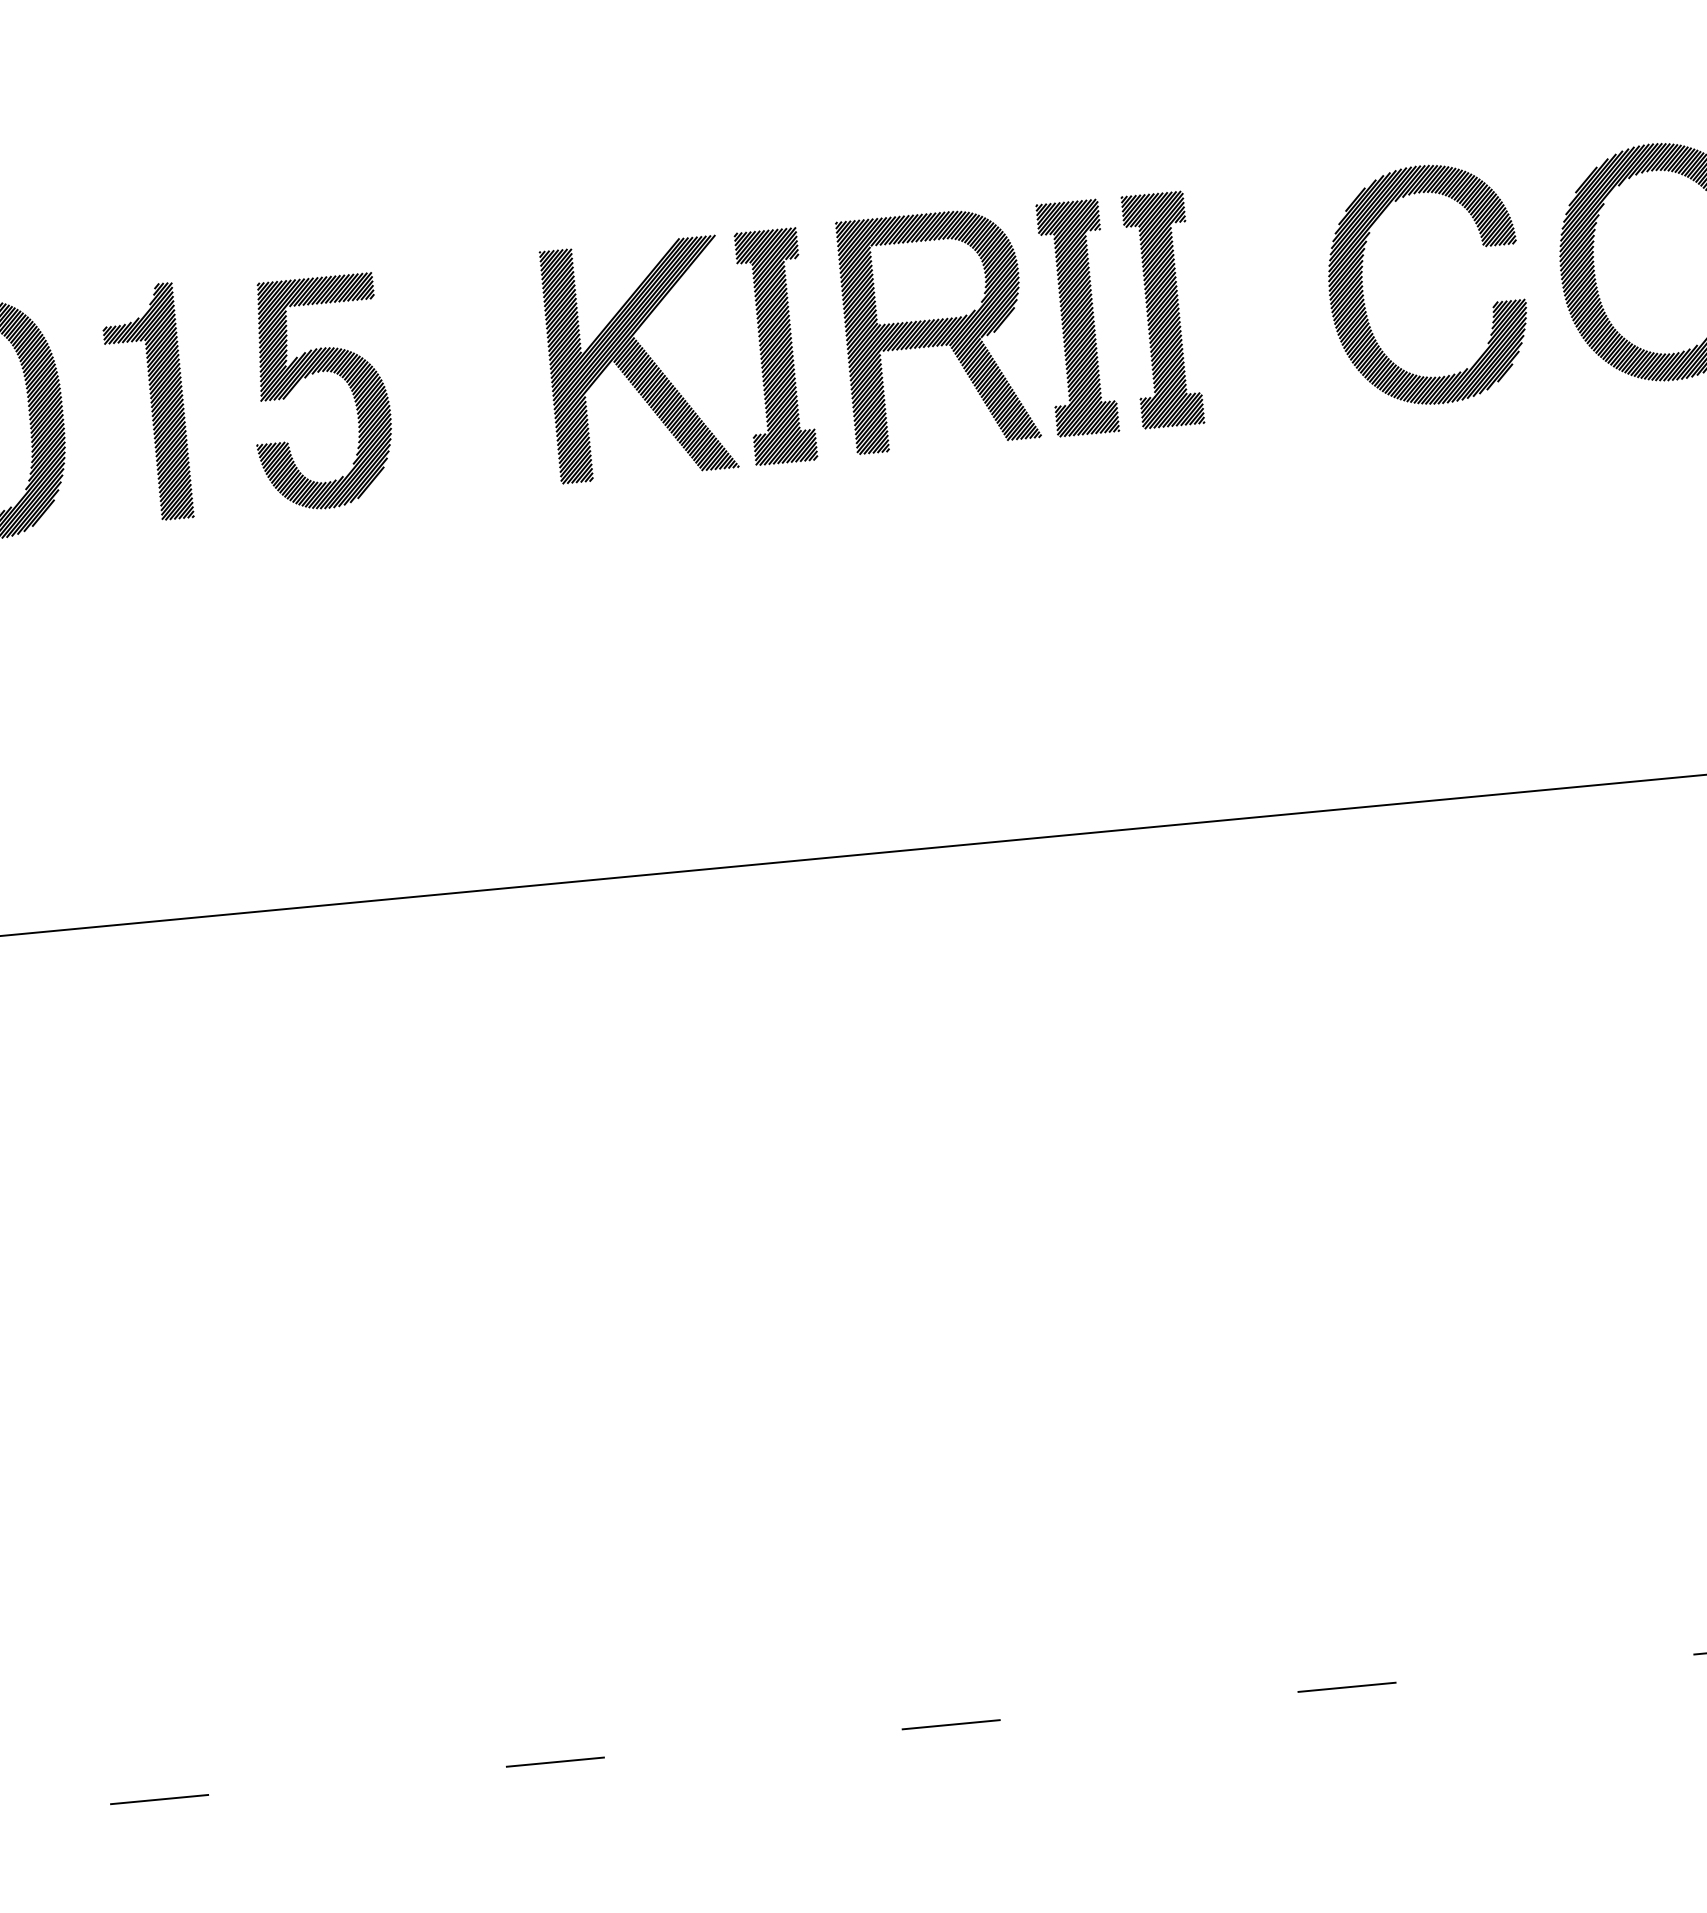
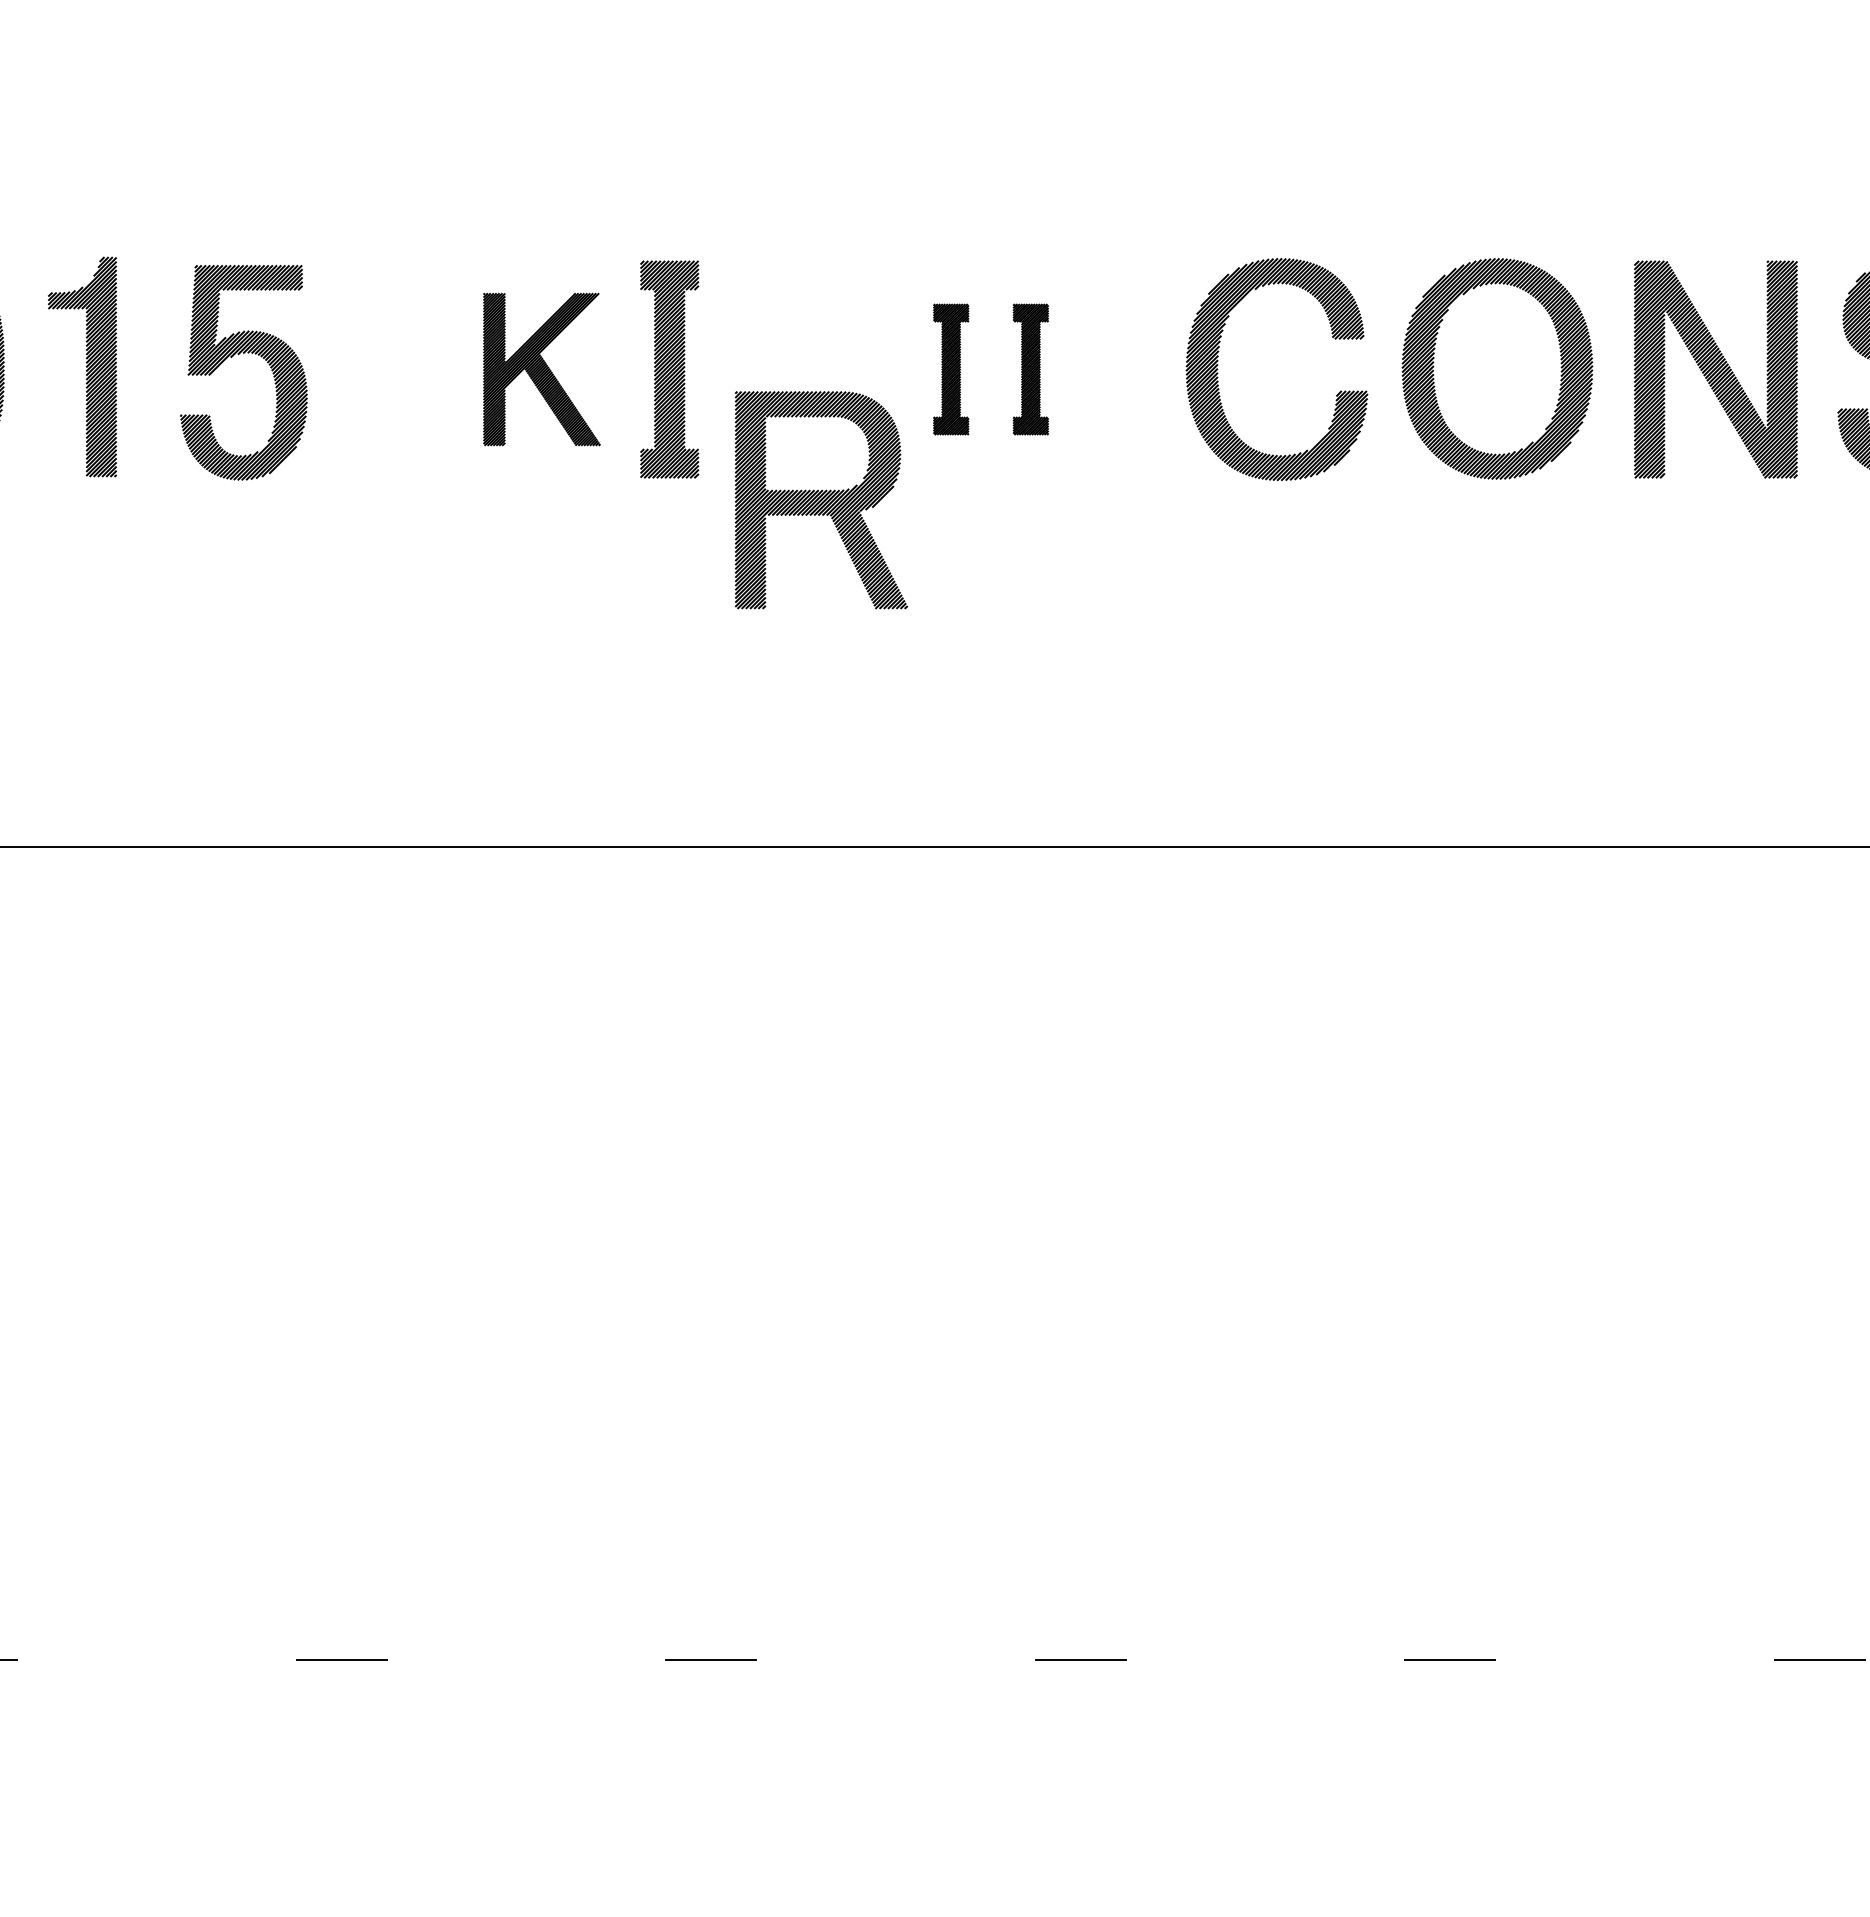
part: (1162, 310) -> (1030, 369), size x0.6
part: (1076, 318) -> (950, 369), size x0.6
part: (937, 330) -> (820, 500), moved
part: (638, 359) -> (541, 369), size x0.7

